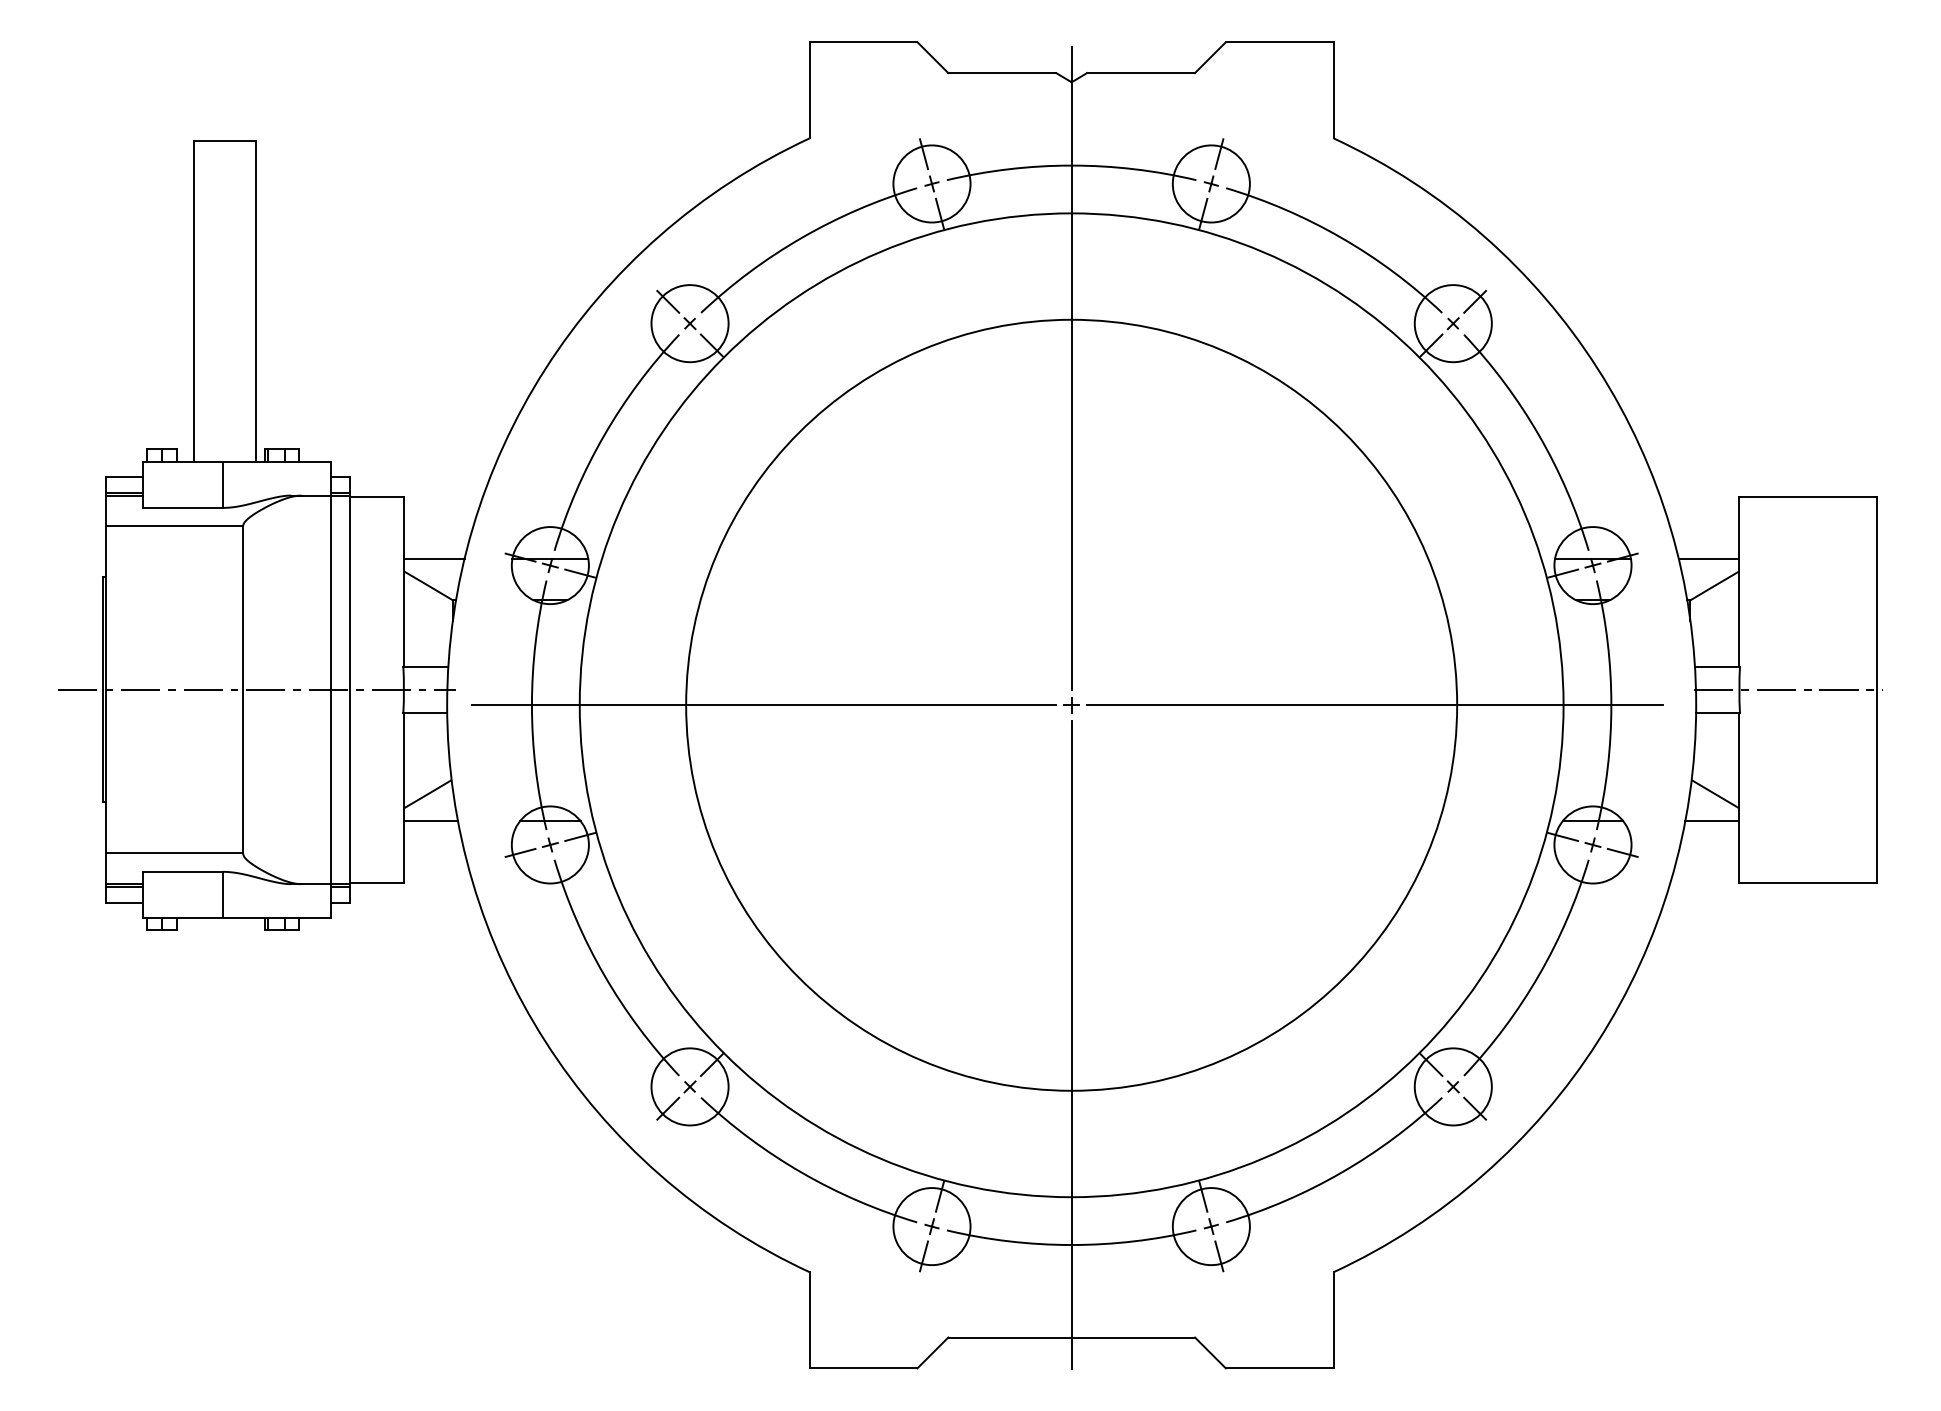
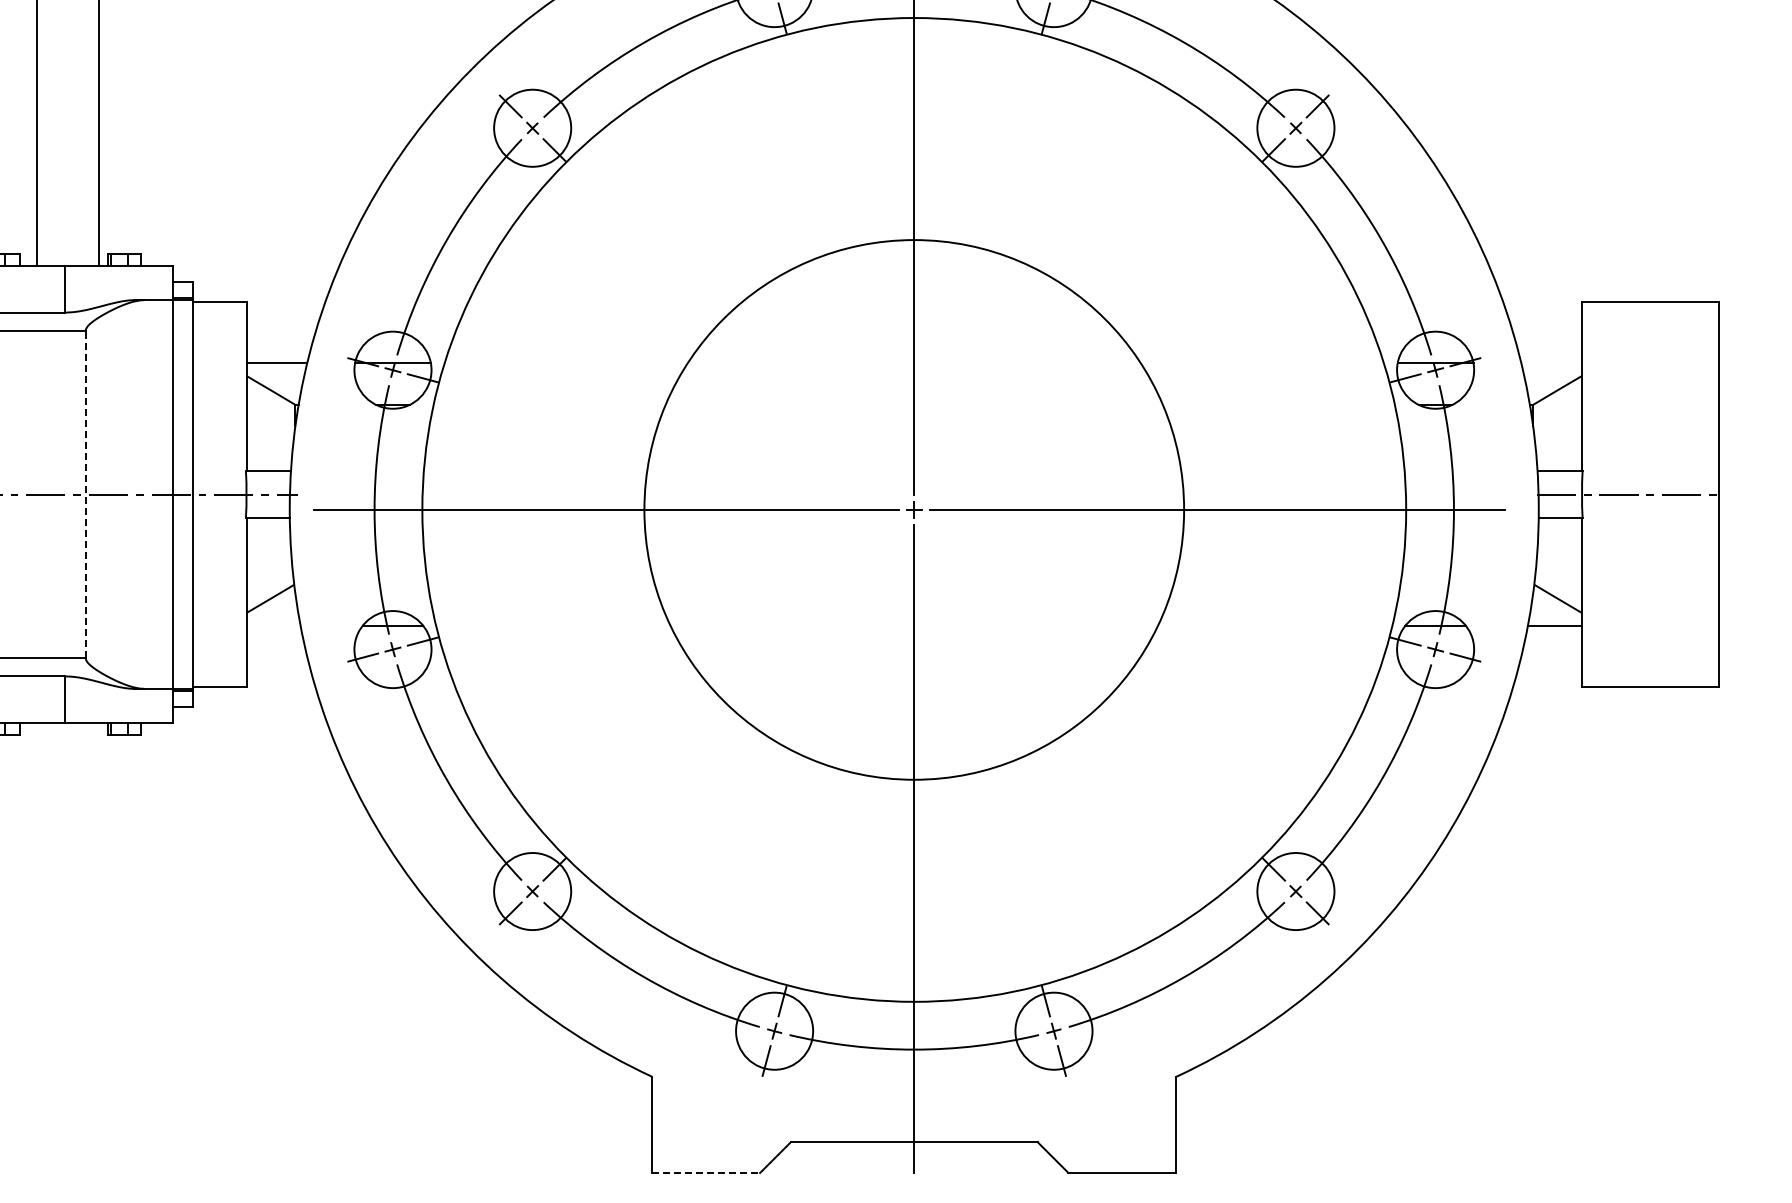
line: (1708, 558) -> (1551, 363), removed
line: (243, 689) -> (86, 494), solid -> dashed
circle: (1071, 704) -> (914, 509), size x0.7
line: (430, 820) -> (273, 625), removed
line: (863, 1368) -> (706, 1173), solid -> dashed

